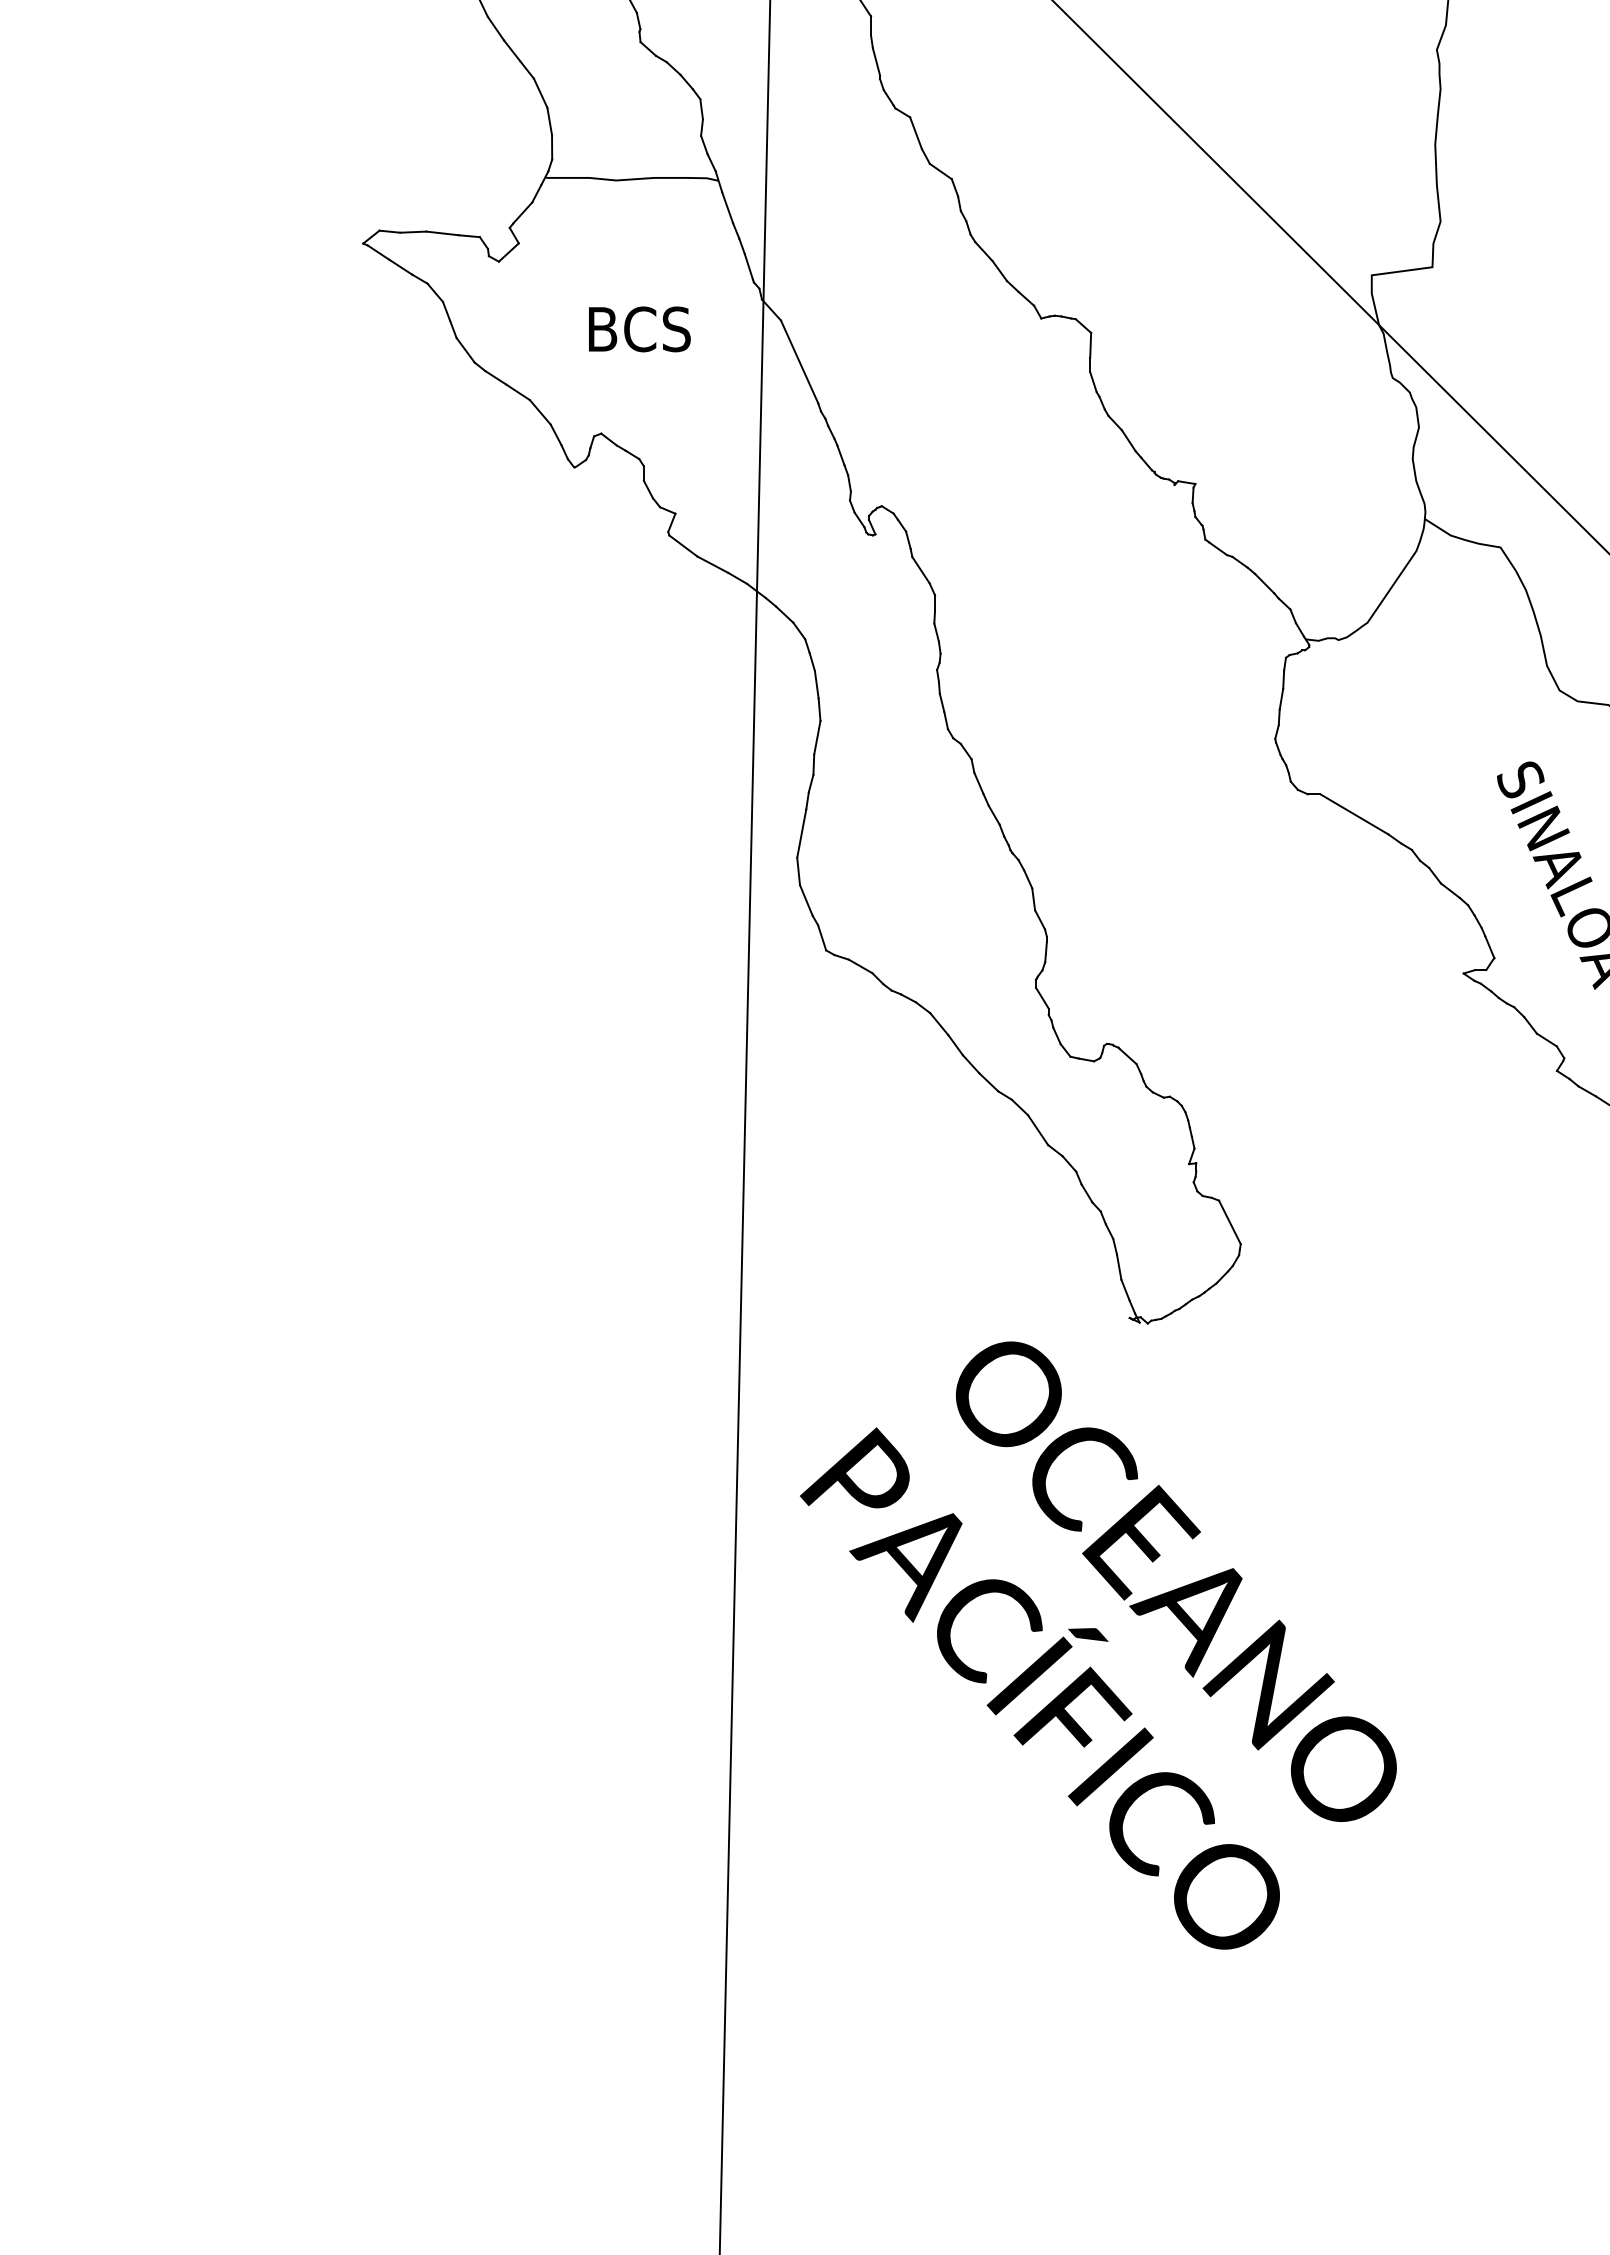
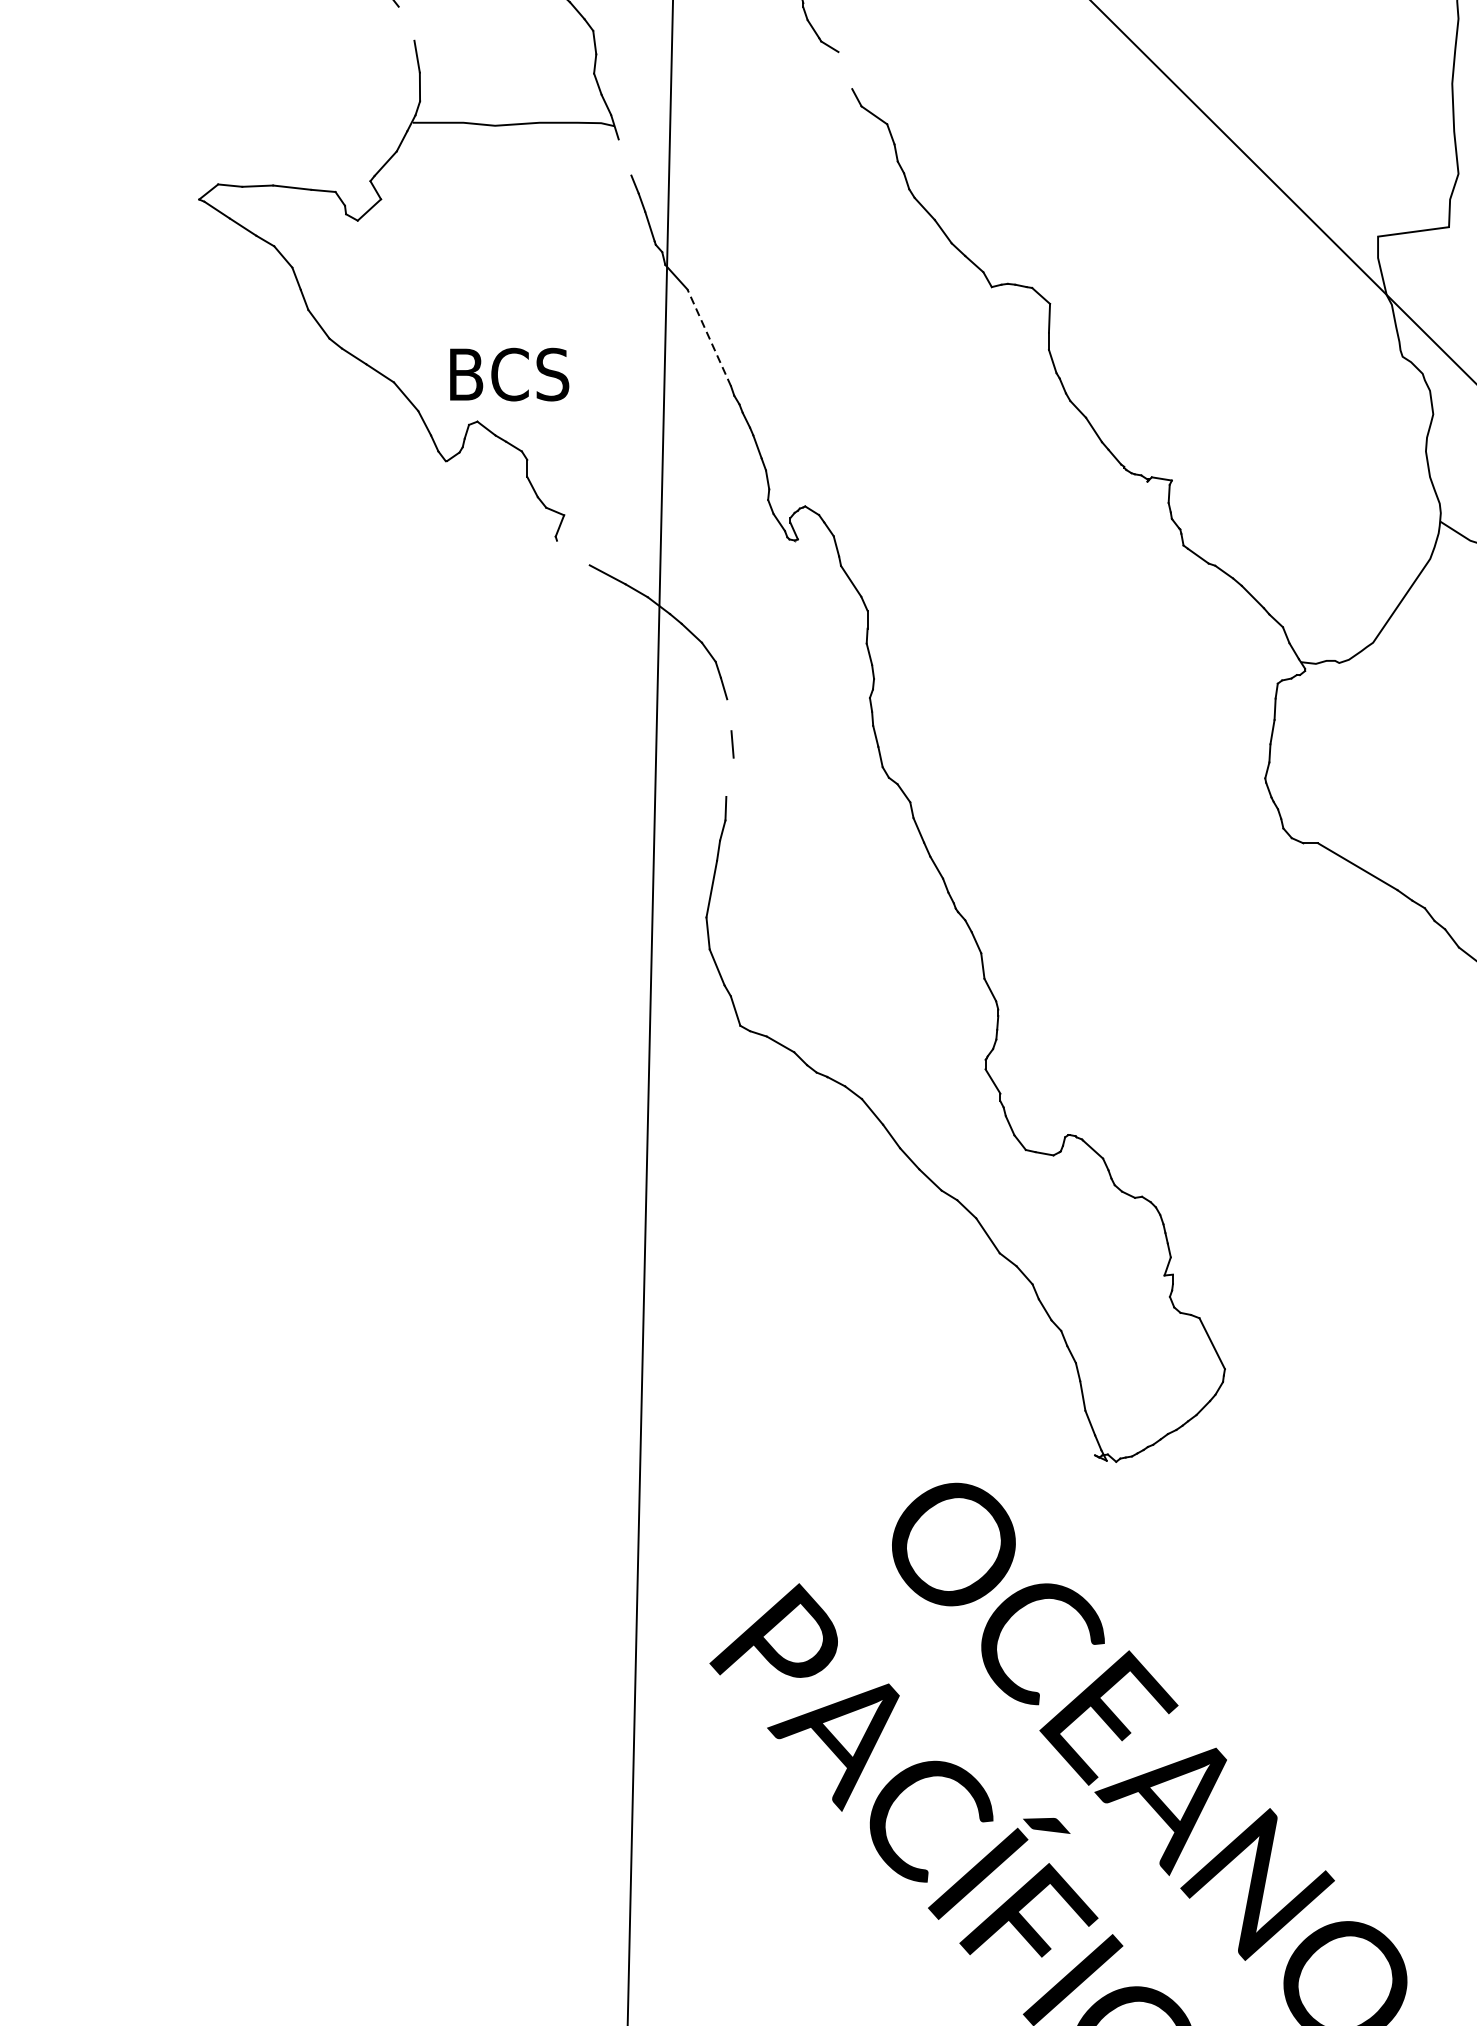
line: (540, 92) -> (406, 22), removed
line: (915, 133) -> (844, 70), removed
line: (727, 207) -> (624, 157), removed
text: (639, 329) -> (509, 374), moved
line: (799, 361) -> (709, 337), solid -> dashed
line: (683, 545) -> (573, 552), removed
line: (816, 684) -> (729, 714), removed
line: (817, 737) -> (730, 776), removed

